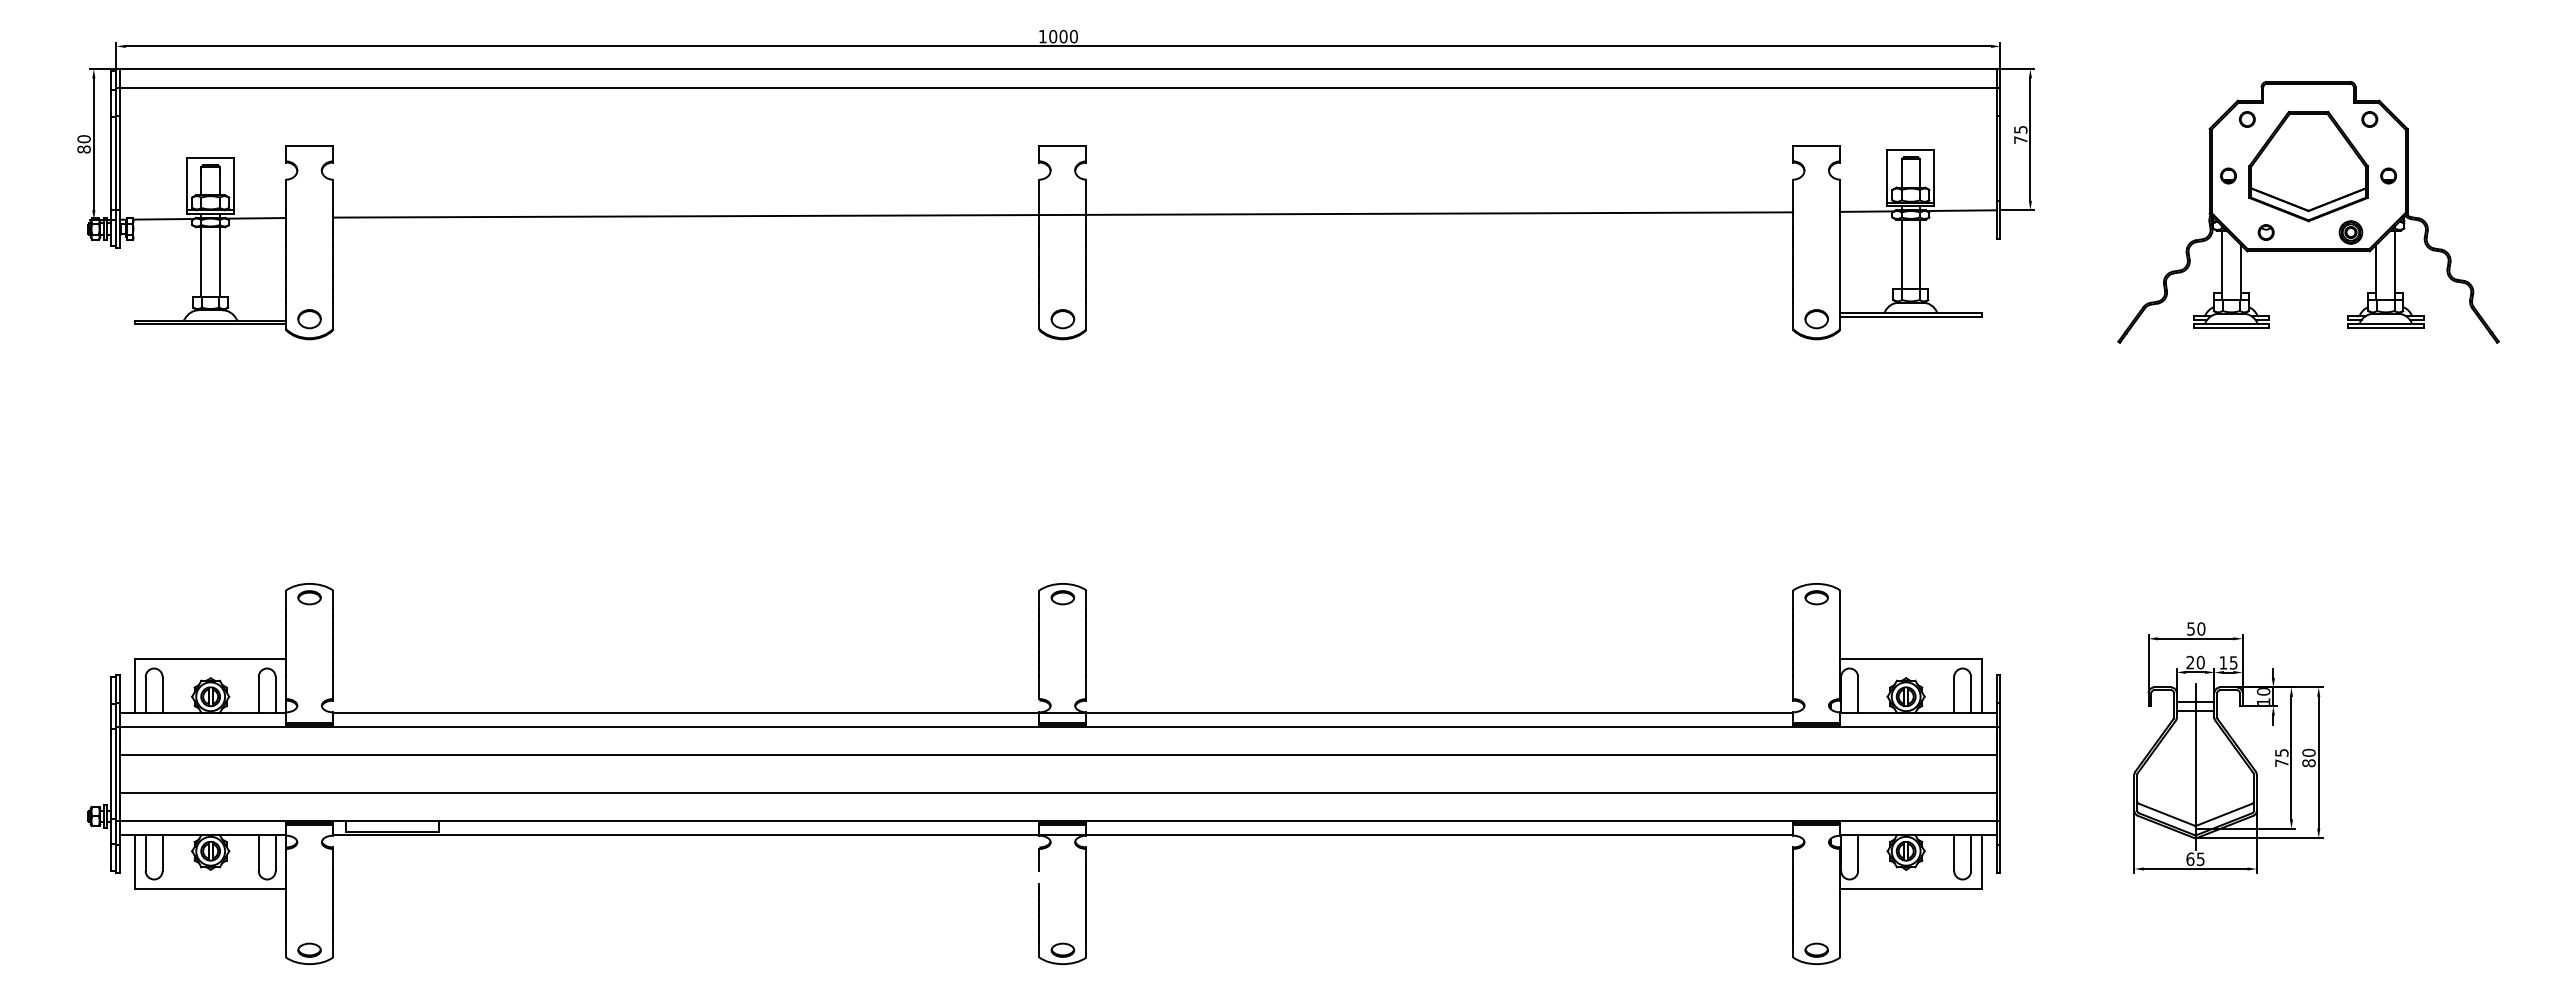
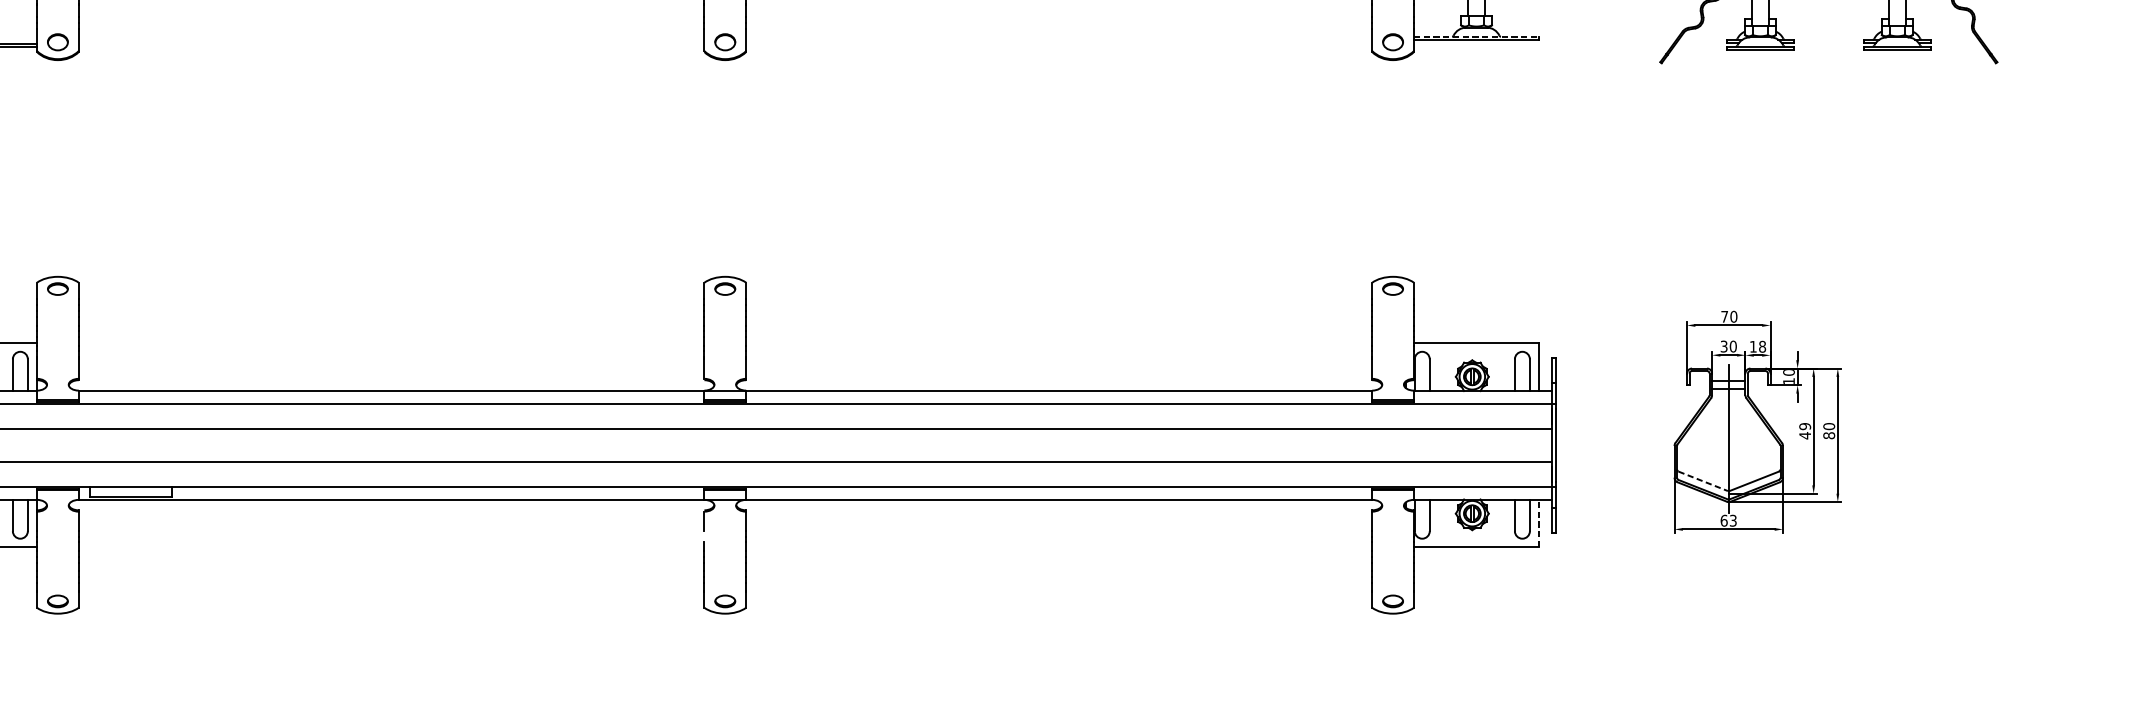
line: (1910, 312) -> (1476, 36), solid -> dashed
text: (2190, 628) -> (1724, 316), 50 -> 70
text: (2190, 662) -> (1724, 346), 20 -> 30
text: (2233, 662) -> (1762, 346), 15 -> 18
text: (2281, 757) -> (1804, 430), 75 -> 49
line: (2166, 814) -> (1702, 481), solid -> dashed
text: (2200, 858) -> (1733, 520), 65 -> 63
line: (1981, 862) -> (1539, 523), solid -> dashed

